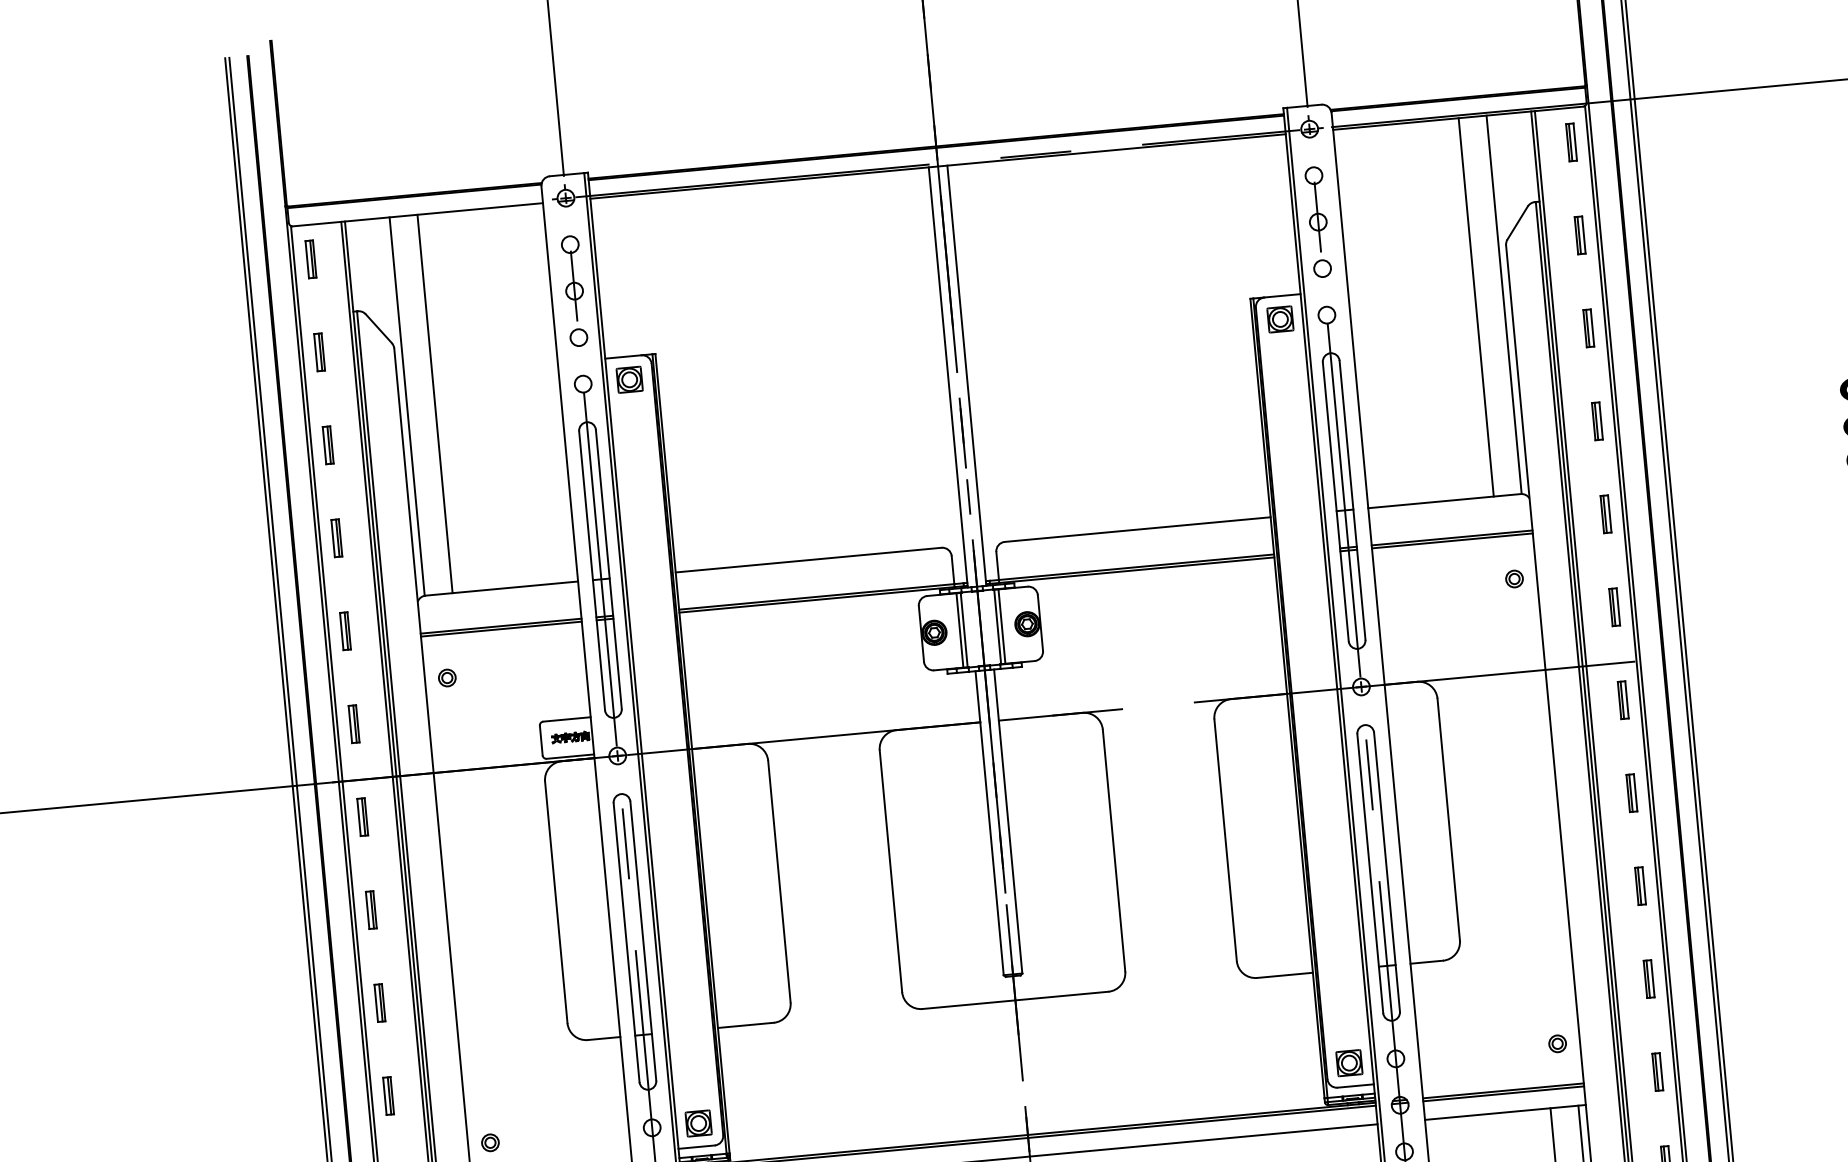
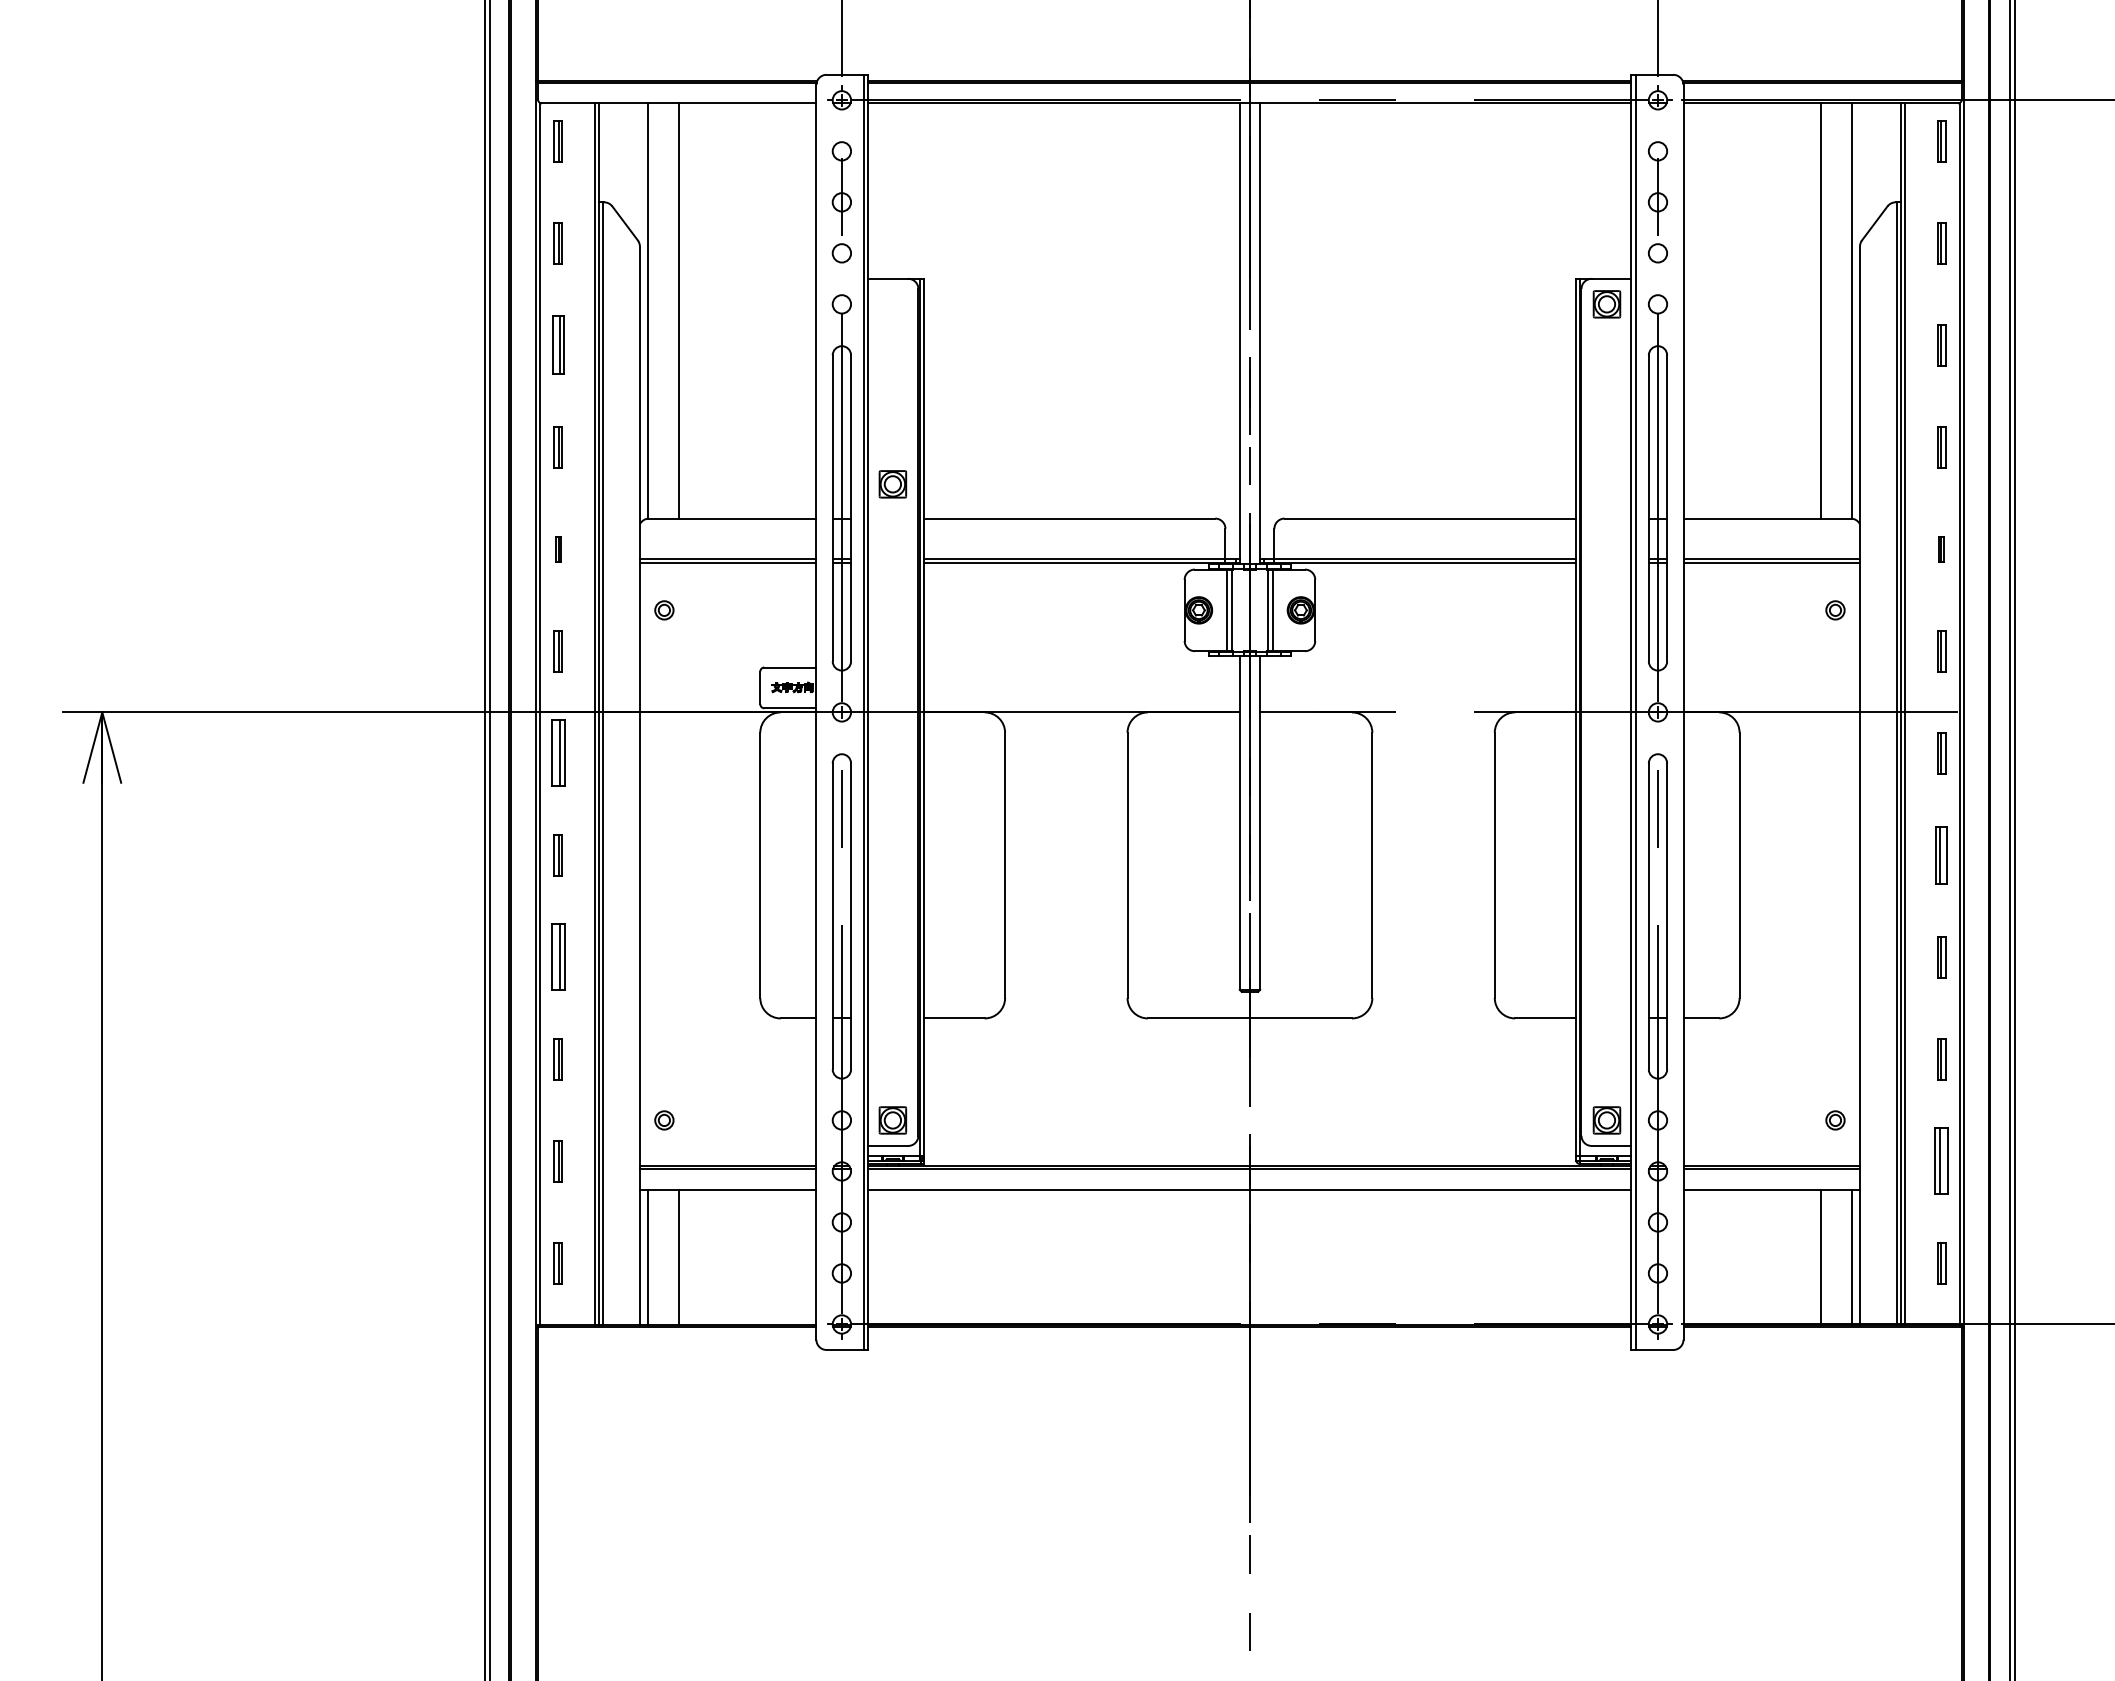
part: (629, 379) -> (892, 484), moved
part: (327, 445) -> (557, 345), size x1.4
part: (1605, 514) -> (1941, 549), size x0.6
part: (344, 631) -> (557, 549), size x0.6
part: (1631, 793) -> (1941, 855), size x1.4
part: (362, 817) -> (557, 753), size x1.6
part: (379, 1003) -> (557, 957), size x1.6
part: (1657, 1072) -> (1941, 1161), size x1.6

